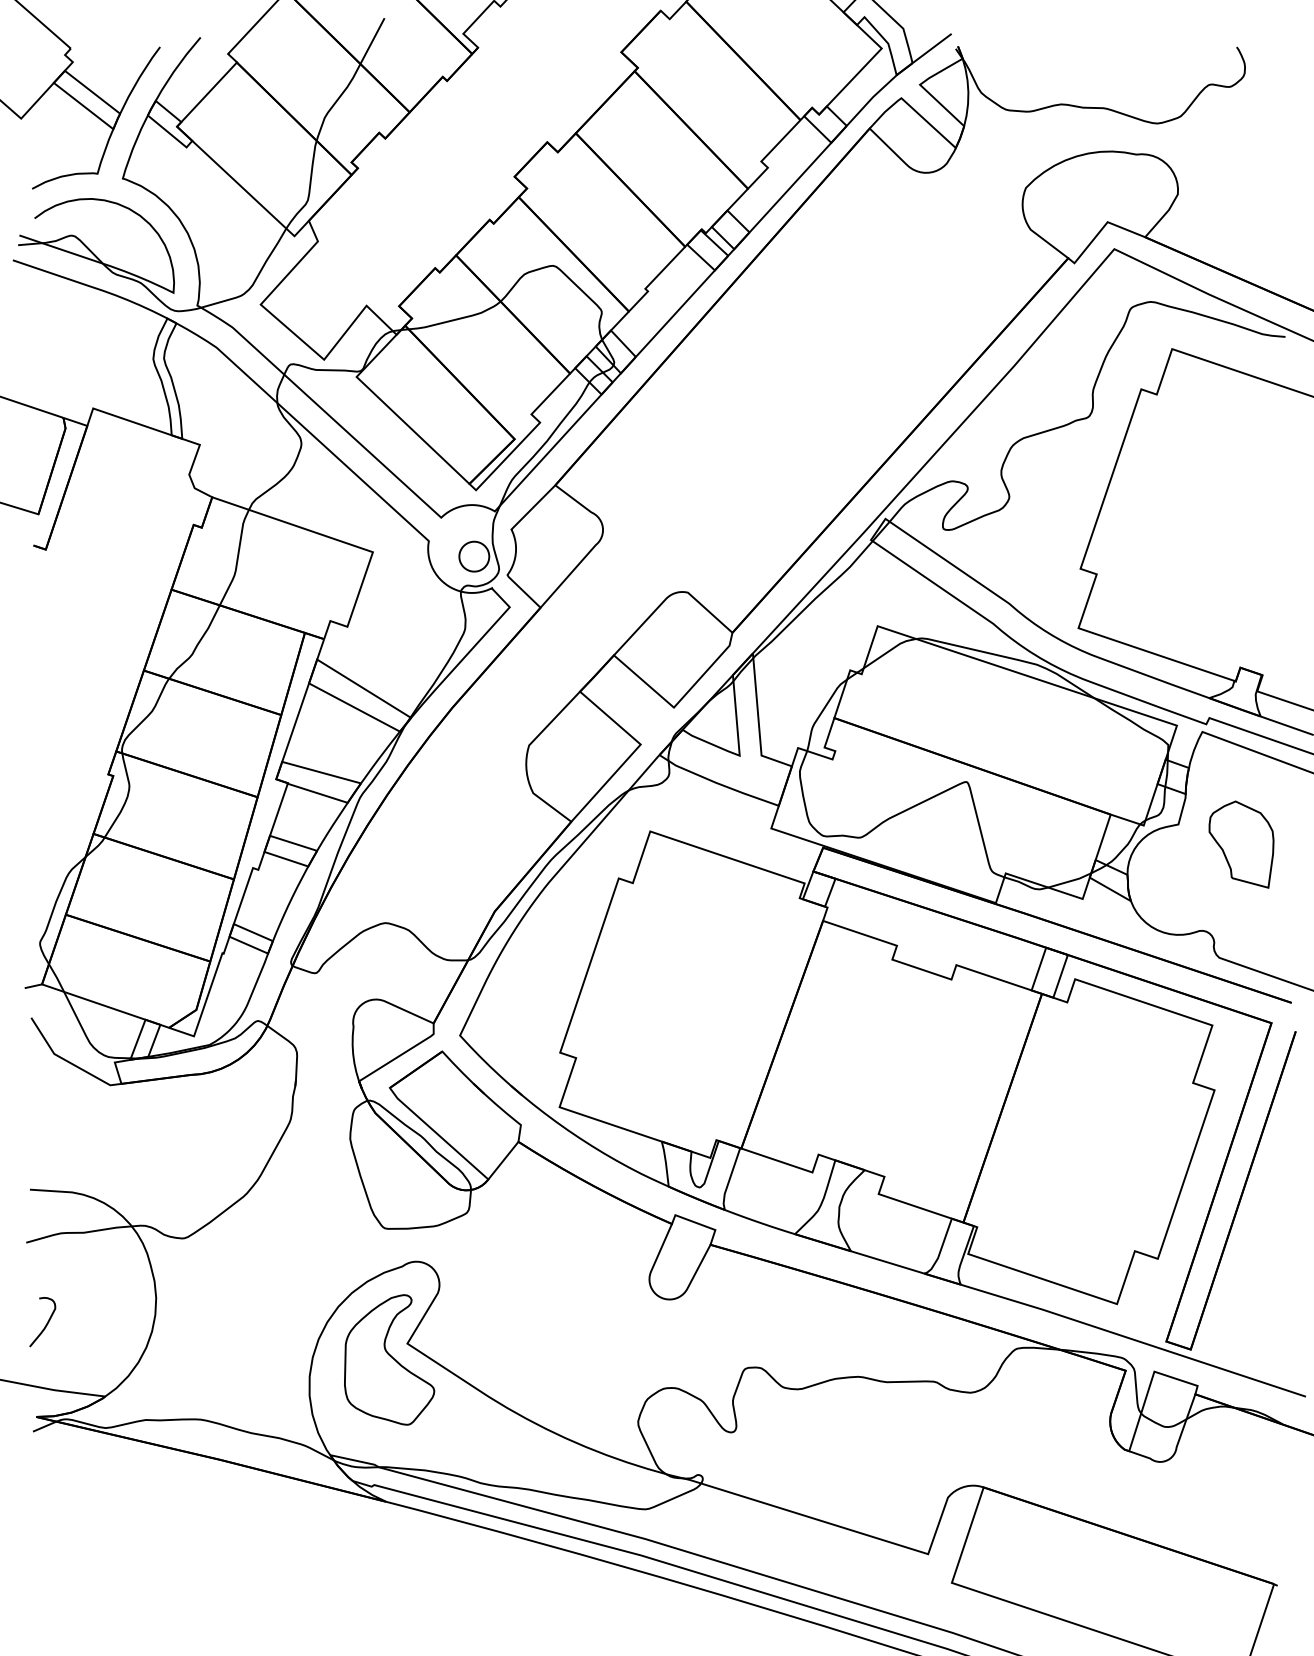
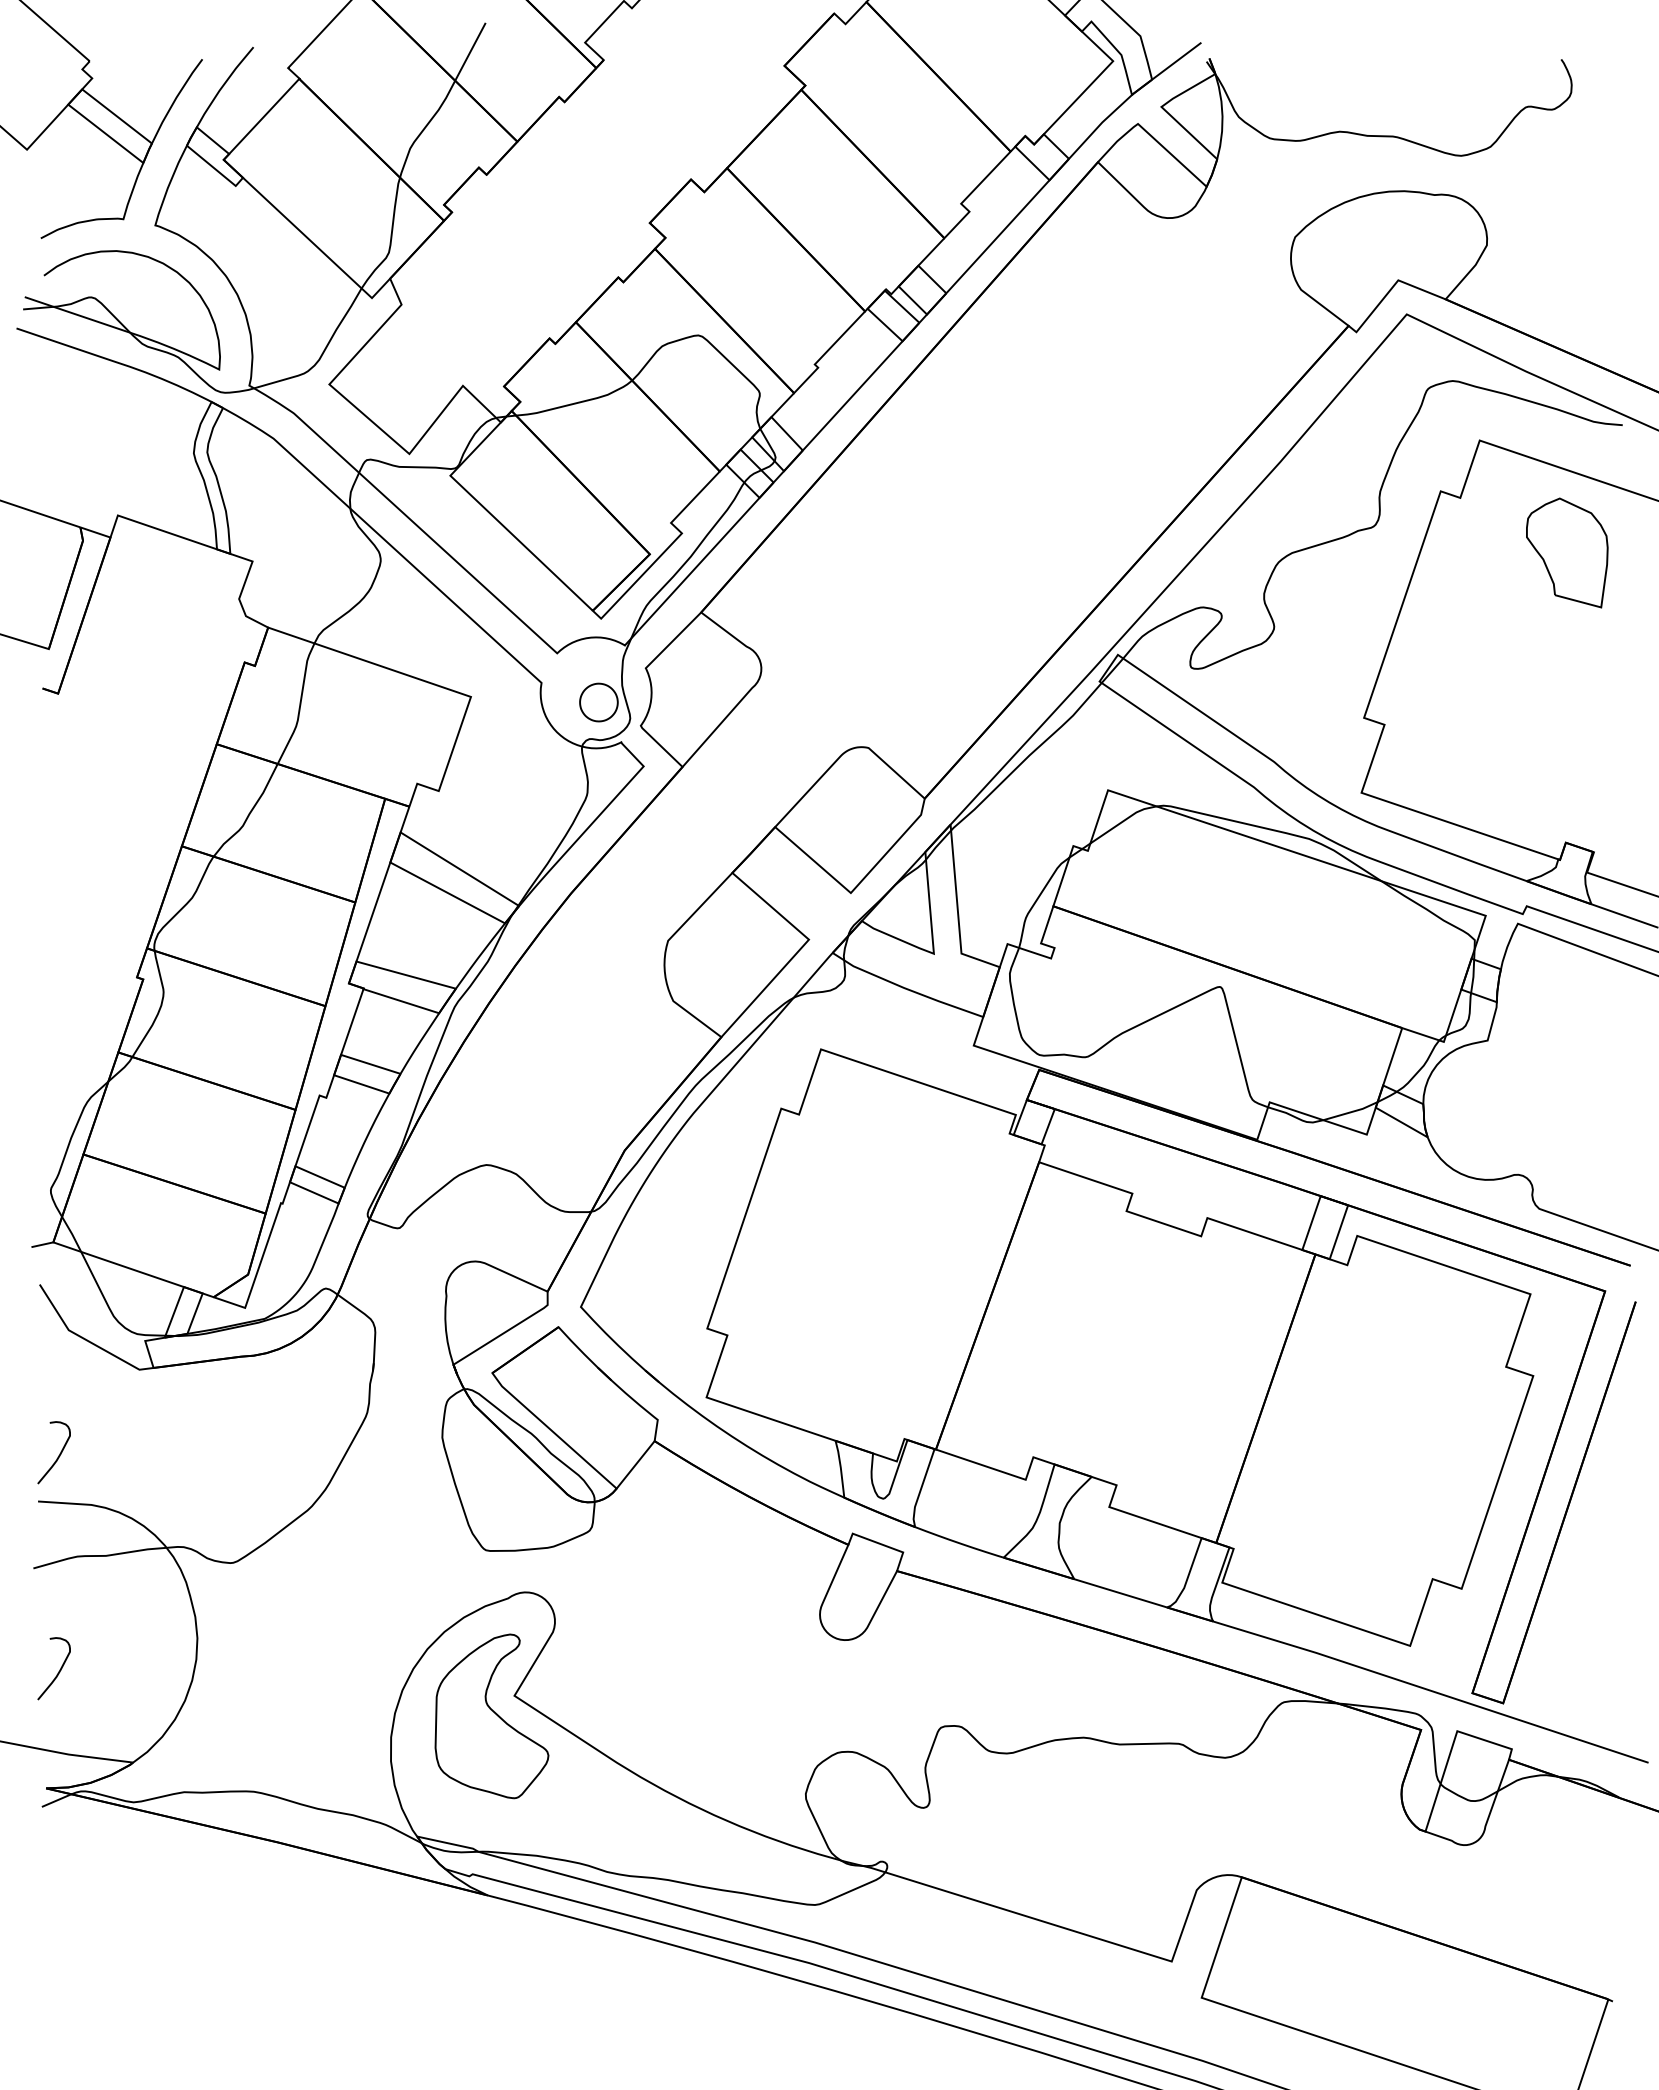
part: (1241, 844) -> (1567, 552), moved
curve: (46, 1153) -> (58, 1455), added

